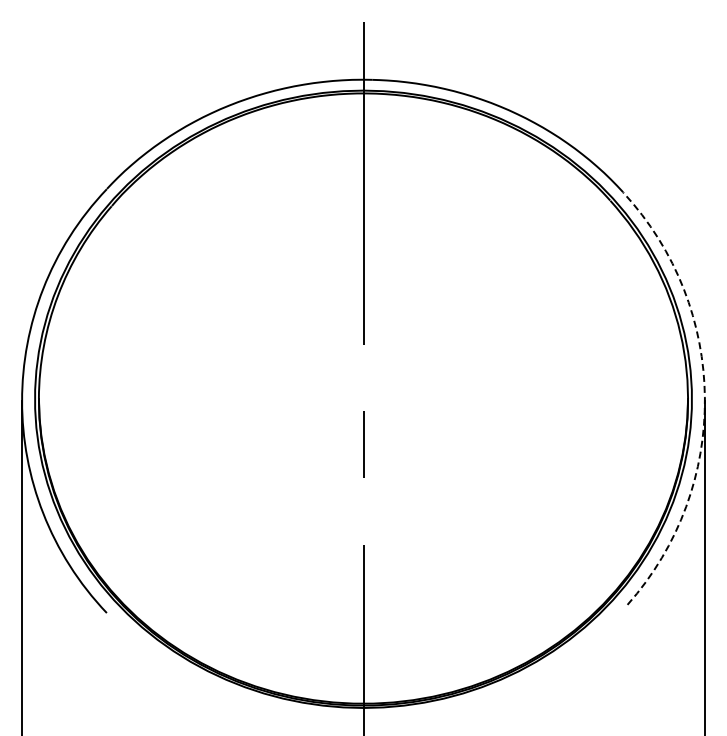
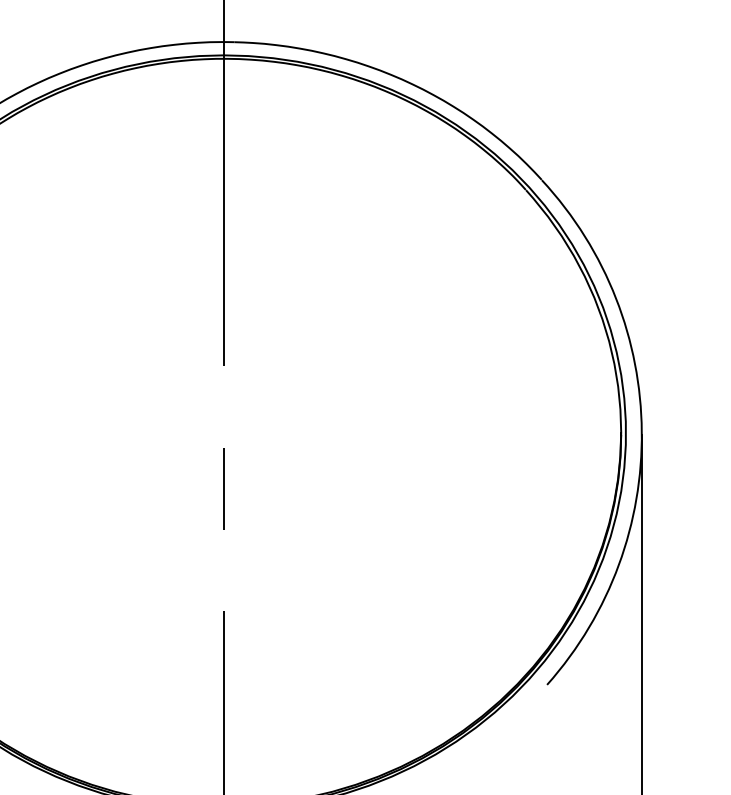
arc: (704, 397) -> (641, 431), dashed -> solid

